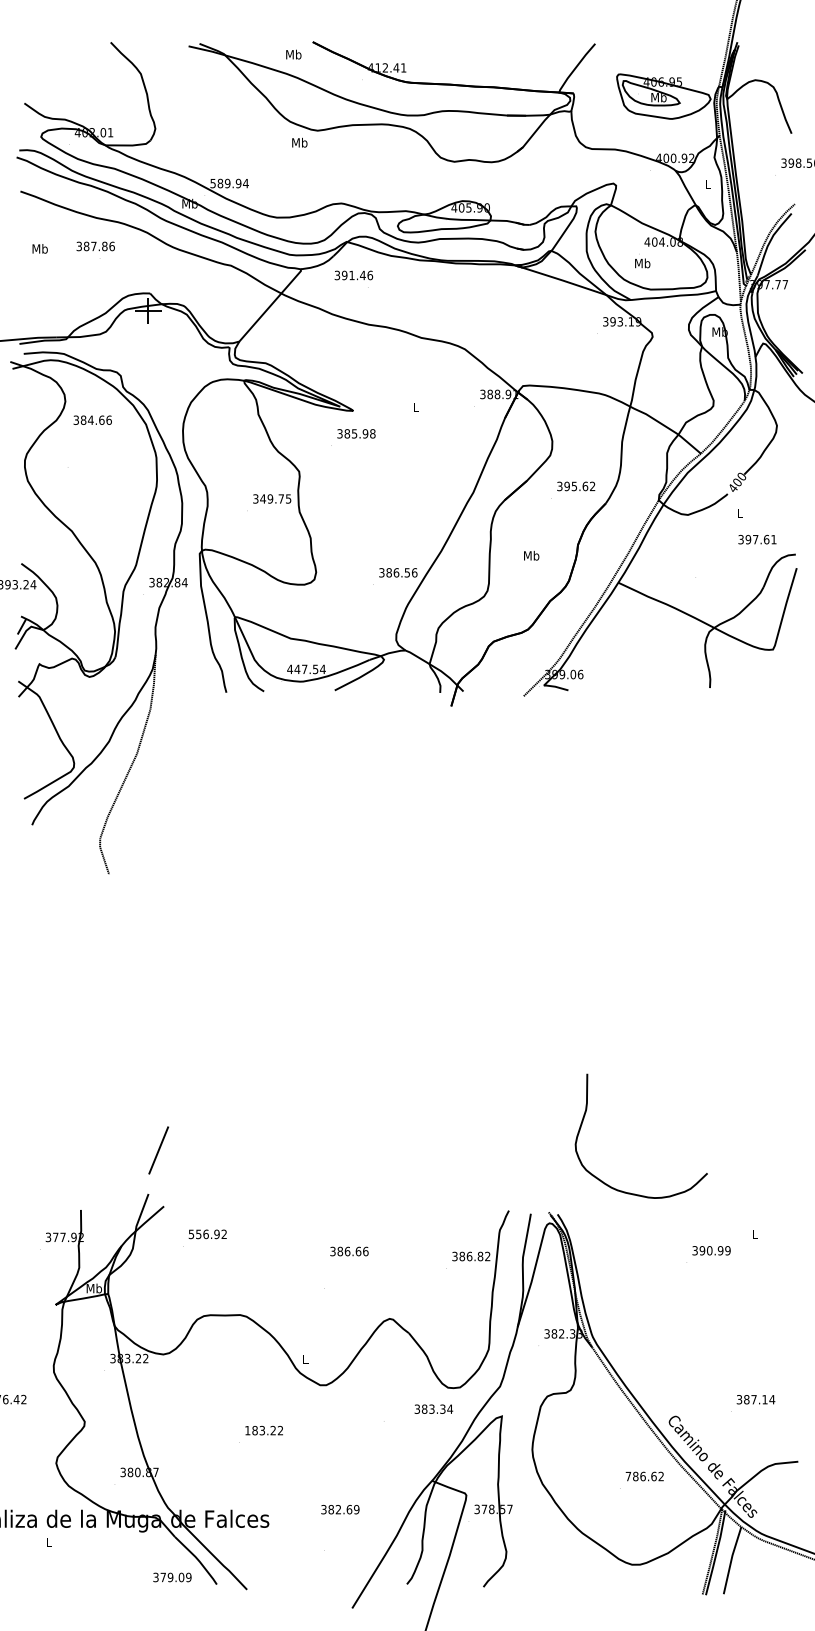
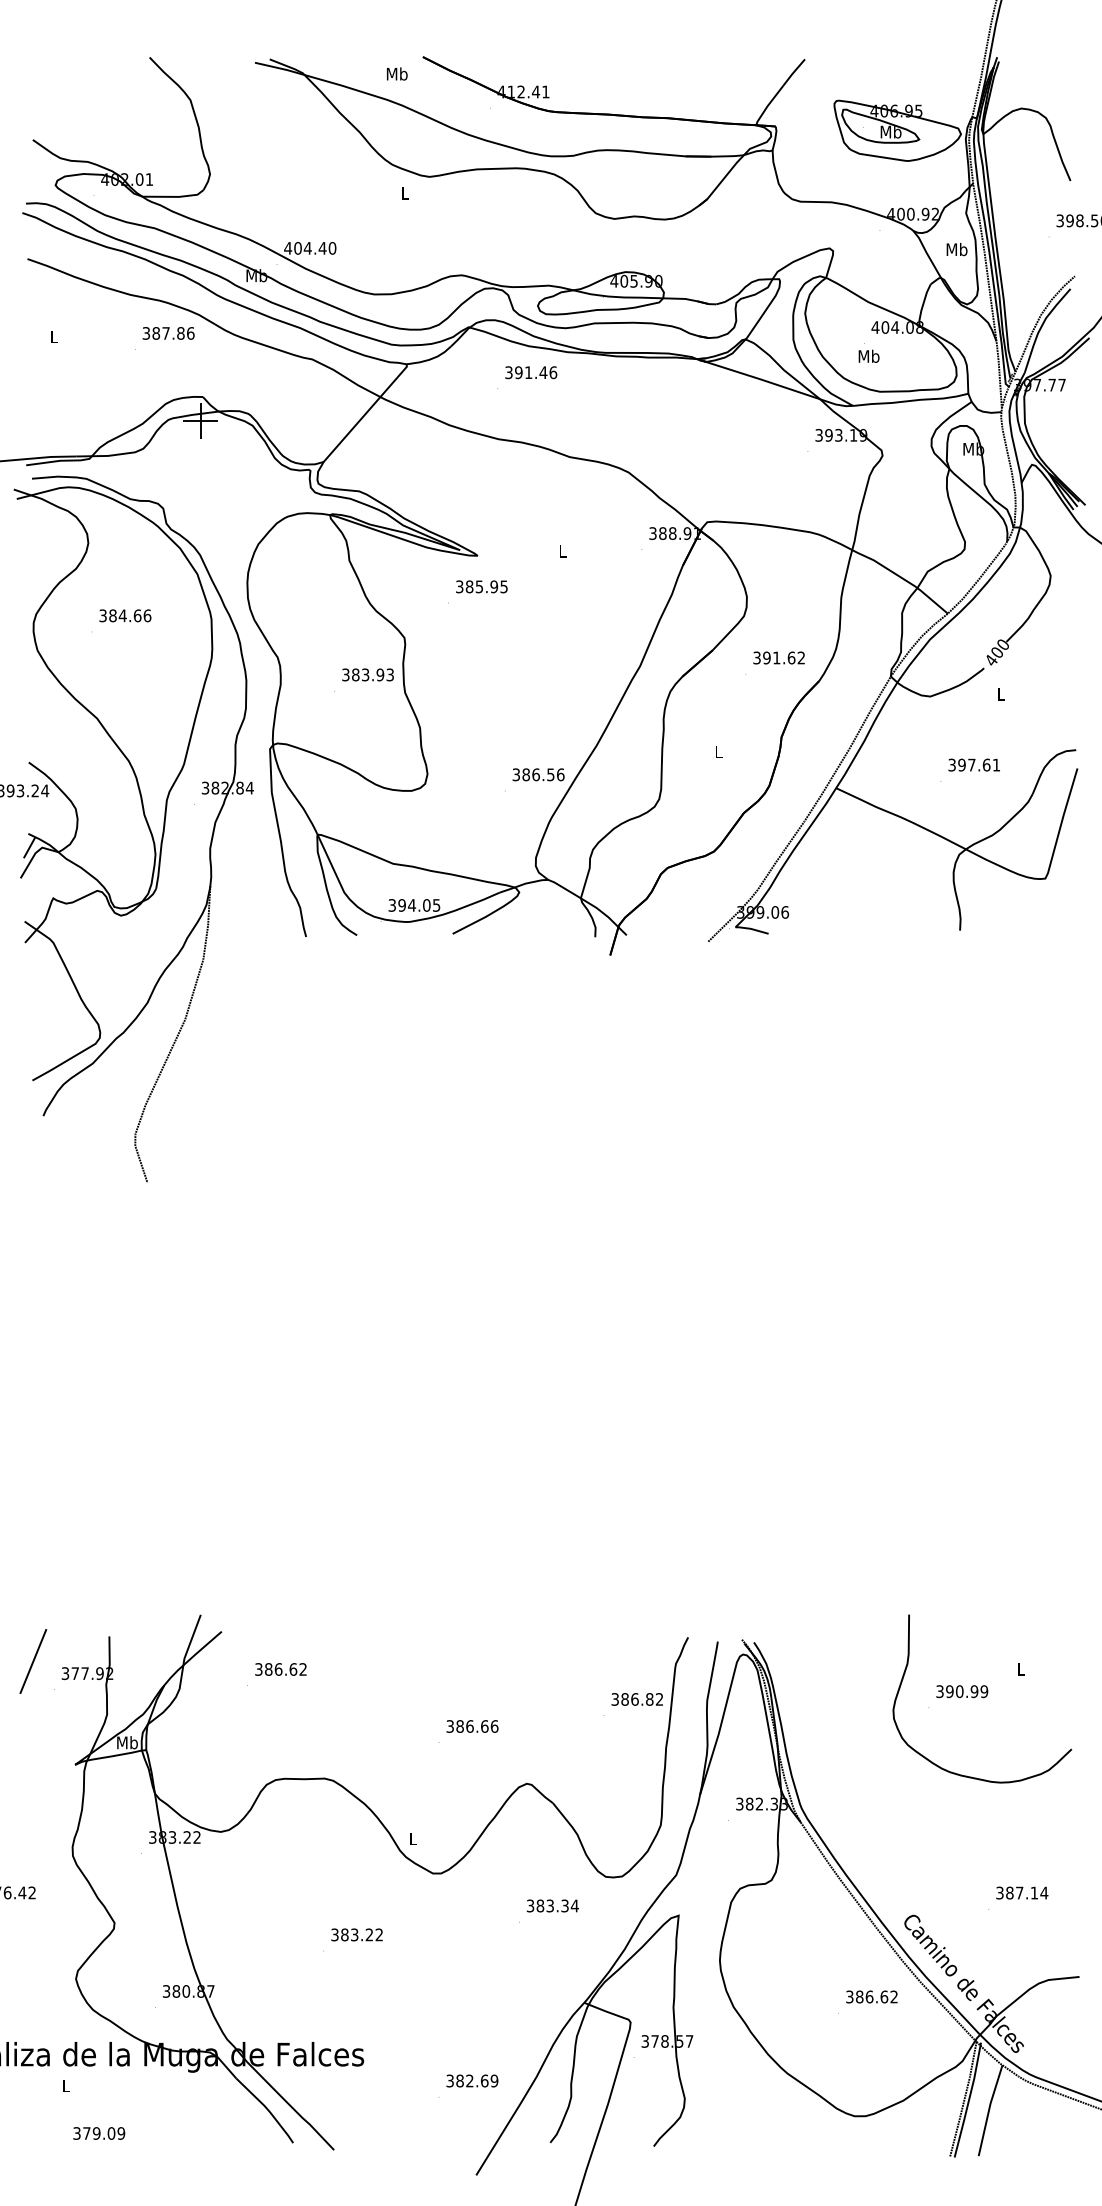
text: (299, 142) -> (404, 192), Mb -> L
text: (229, 183) -> (310, 248), 589.94 -> 404.40
text: (707, 184) -> (956, 249), L -> Mb
text: (95, 246) -> (168, 333), moved
text: (39, 248) -> (53, 336), Mb -> L
text: (353, 275) -> (530, 372), moved
text: (92, 419) -> (124, 614), moved
text: (372, 433) -> (503, 586), 385.98 -> 385.95
text: (574, 486) -> (776, 658), 395.62 -> 391.62
text: (275, 498) -> (372, 674), 349.75 -> 383.93
text: (757, 539) -> (974, 764), moved
text: (531, 555) -> (718, 751), Mb -> L
text: (306, 669) -> (414, 905), 447.54 -> 394.05
line: (158, 1150) -> (33, 1661), moved
curve: (622, 1190) -> (956, 1772), moved
text: (204, 1234) -> (276, 1669), 556.92 -> 386.62
text: (349, 1251) -> (472, 1726), moved
text: (433, 1408) -> (552, 1904), moved
text: (247, 1430) -> (334, 1934), 183.22 -> 383.22
text: (628, 1476) -> (849, 1996), 786.62 -> 386.62
text: (340, 1509) -> (472, 2080), moved
text: (172, 1577) -> (99, 2133), moved

